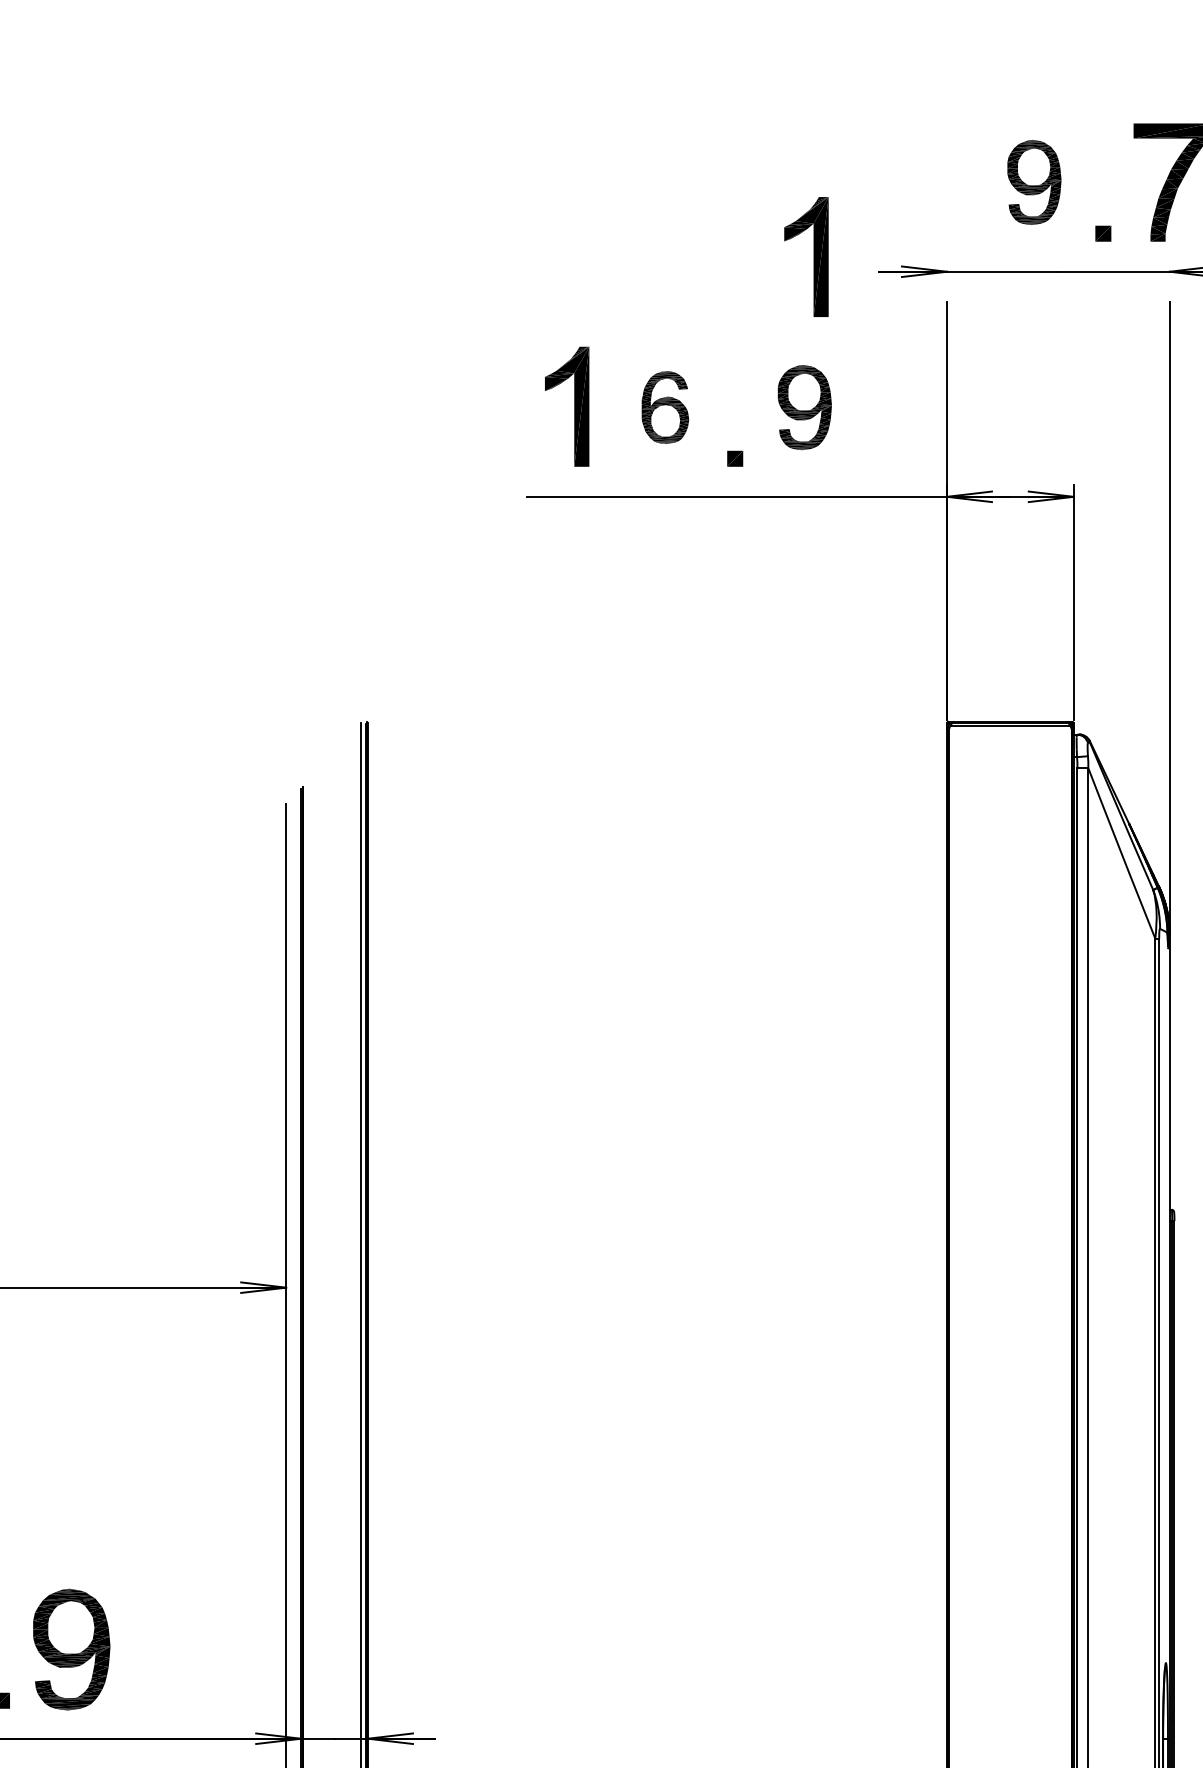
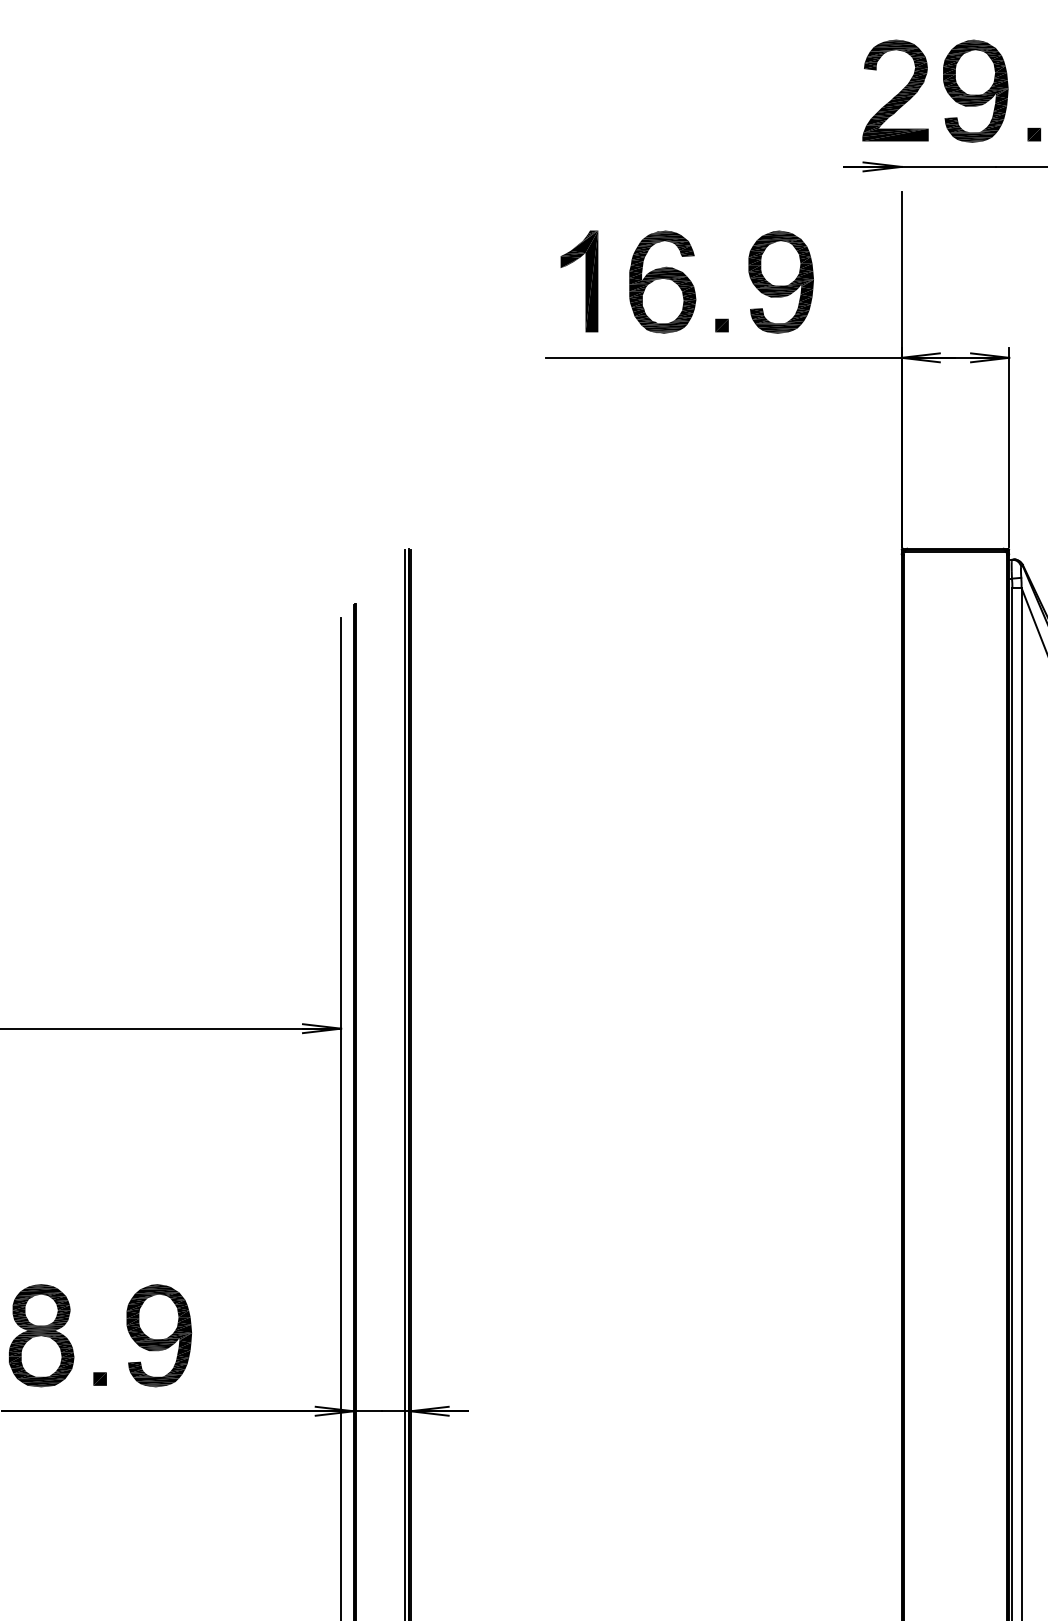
part: (939, 181) -> (895, 90), added
part: (1034, 181) -> (975, 90), size x1.43
part: (806, 257) -> (782, 154), removed
part: (665, 406) -> (662, 281), size x1.67
part: (804, 406) -> (780, 281), size x1.43

